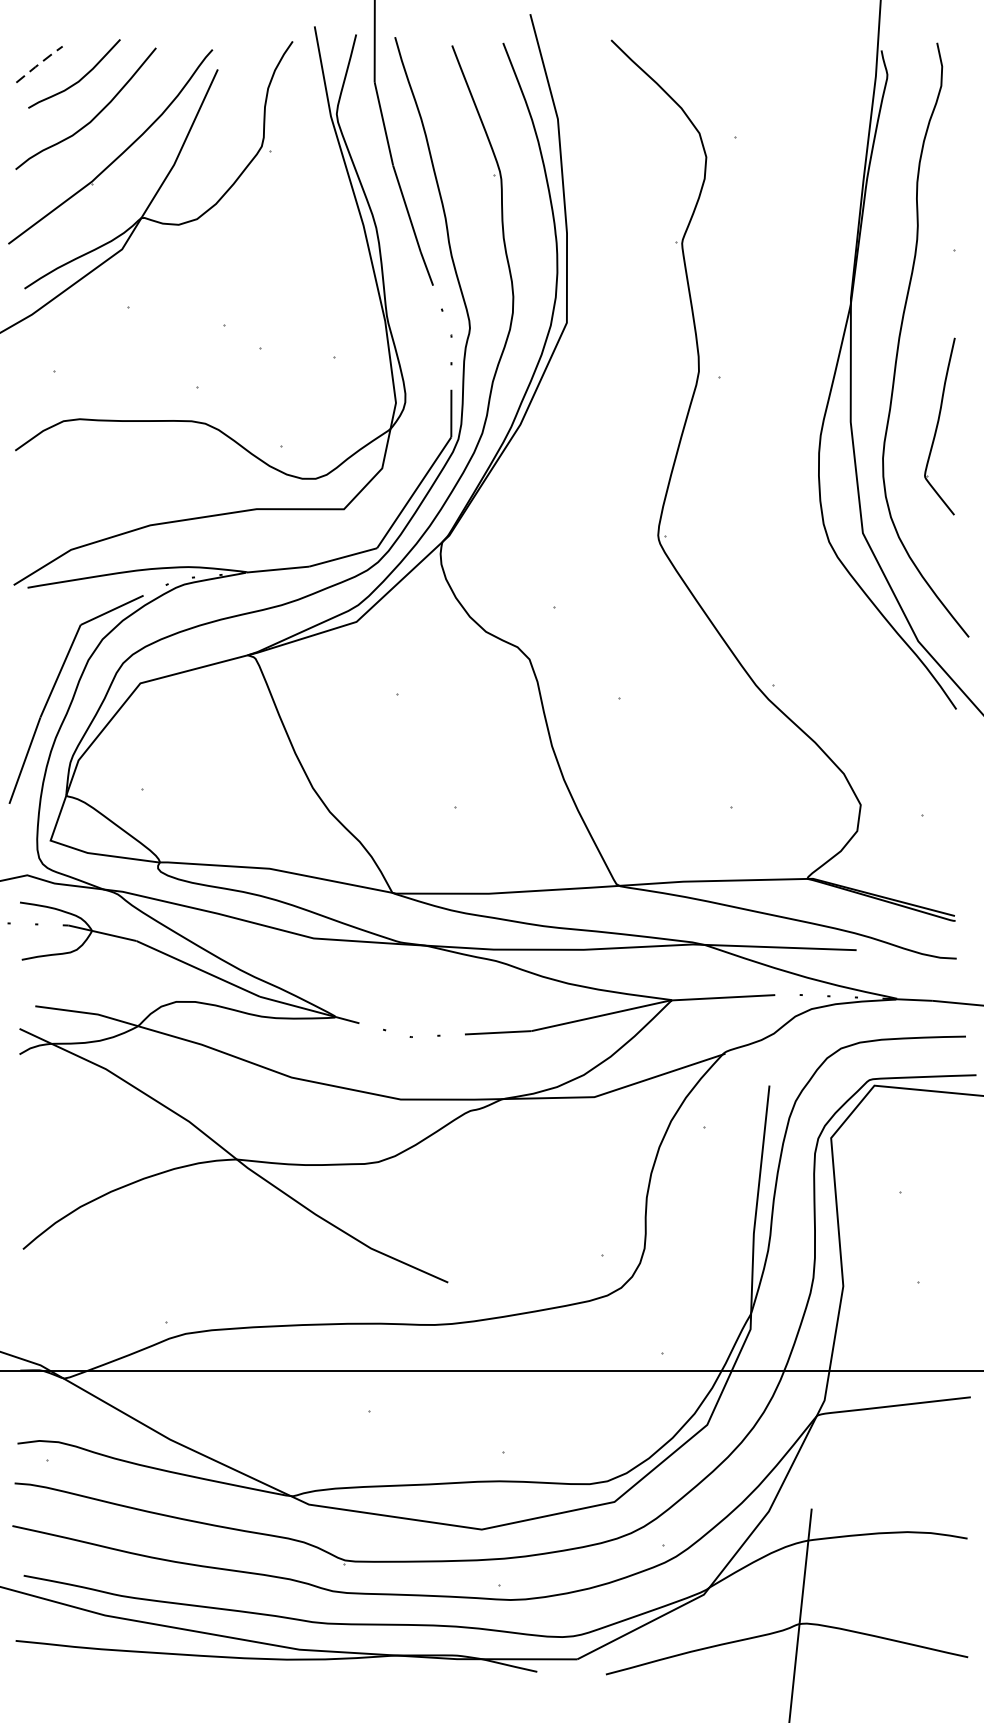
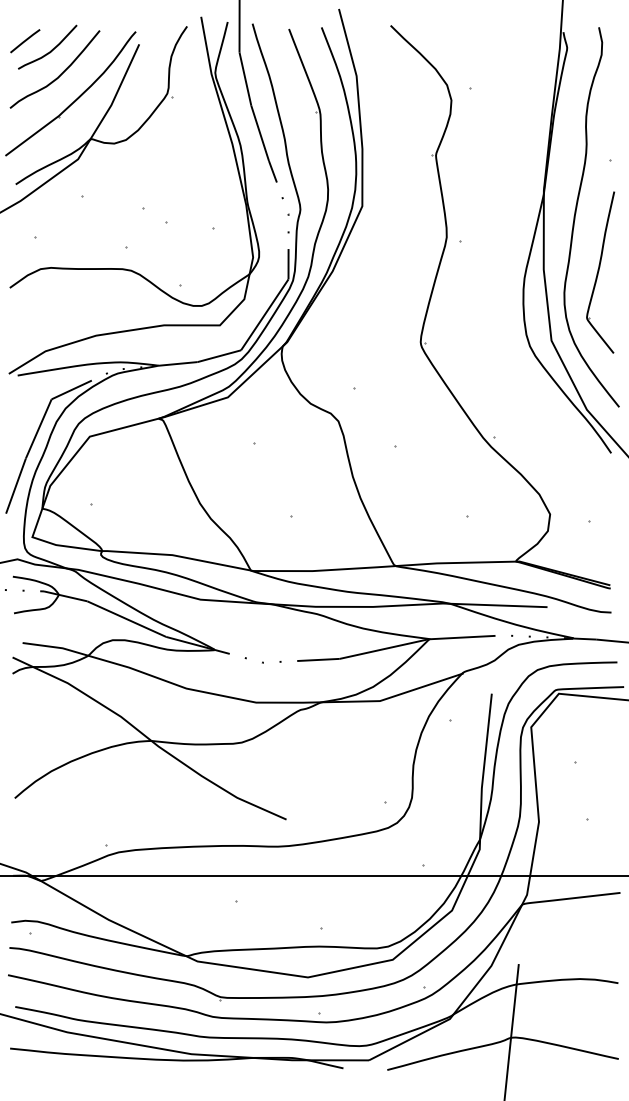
line: (39, 63) -> (25, 40), dashed -> solid
part: (939, 426) -> (600, 272), size x1.43

